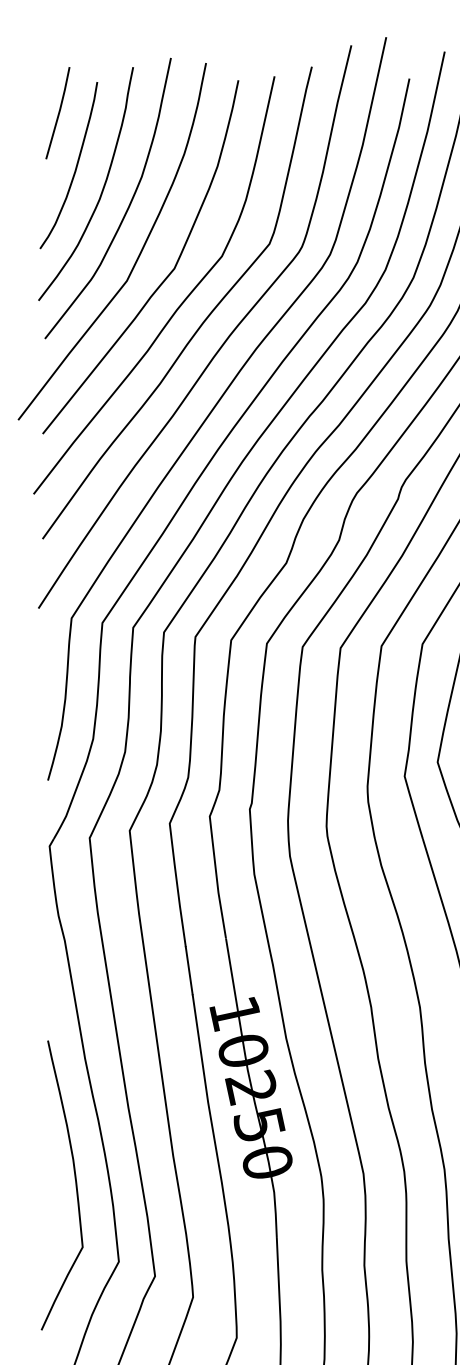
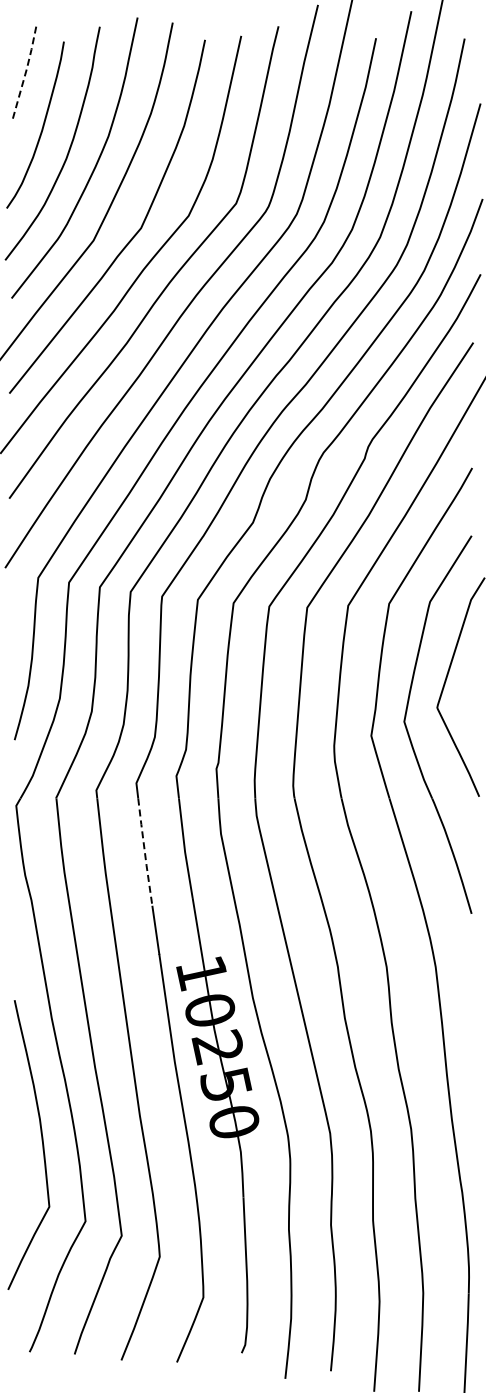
line: (59, 111) -> (26, 71), solid -> dashed
line: (177, 893) -> (144, 853), solid -> dashed

